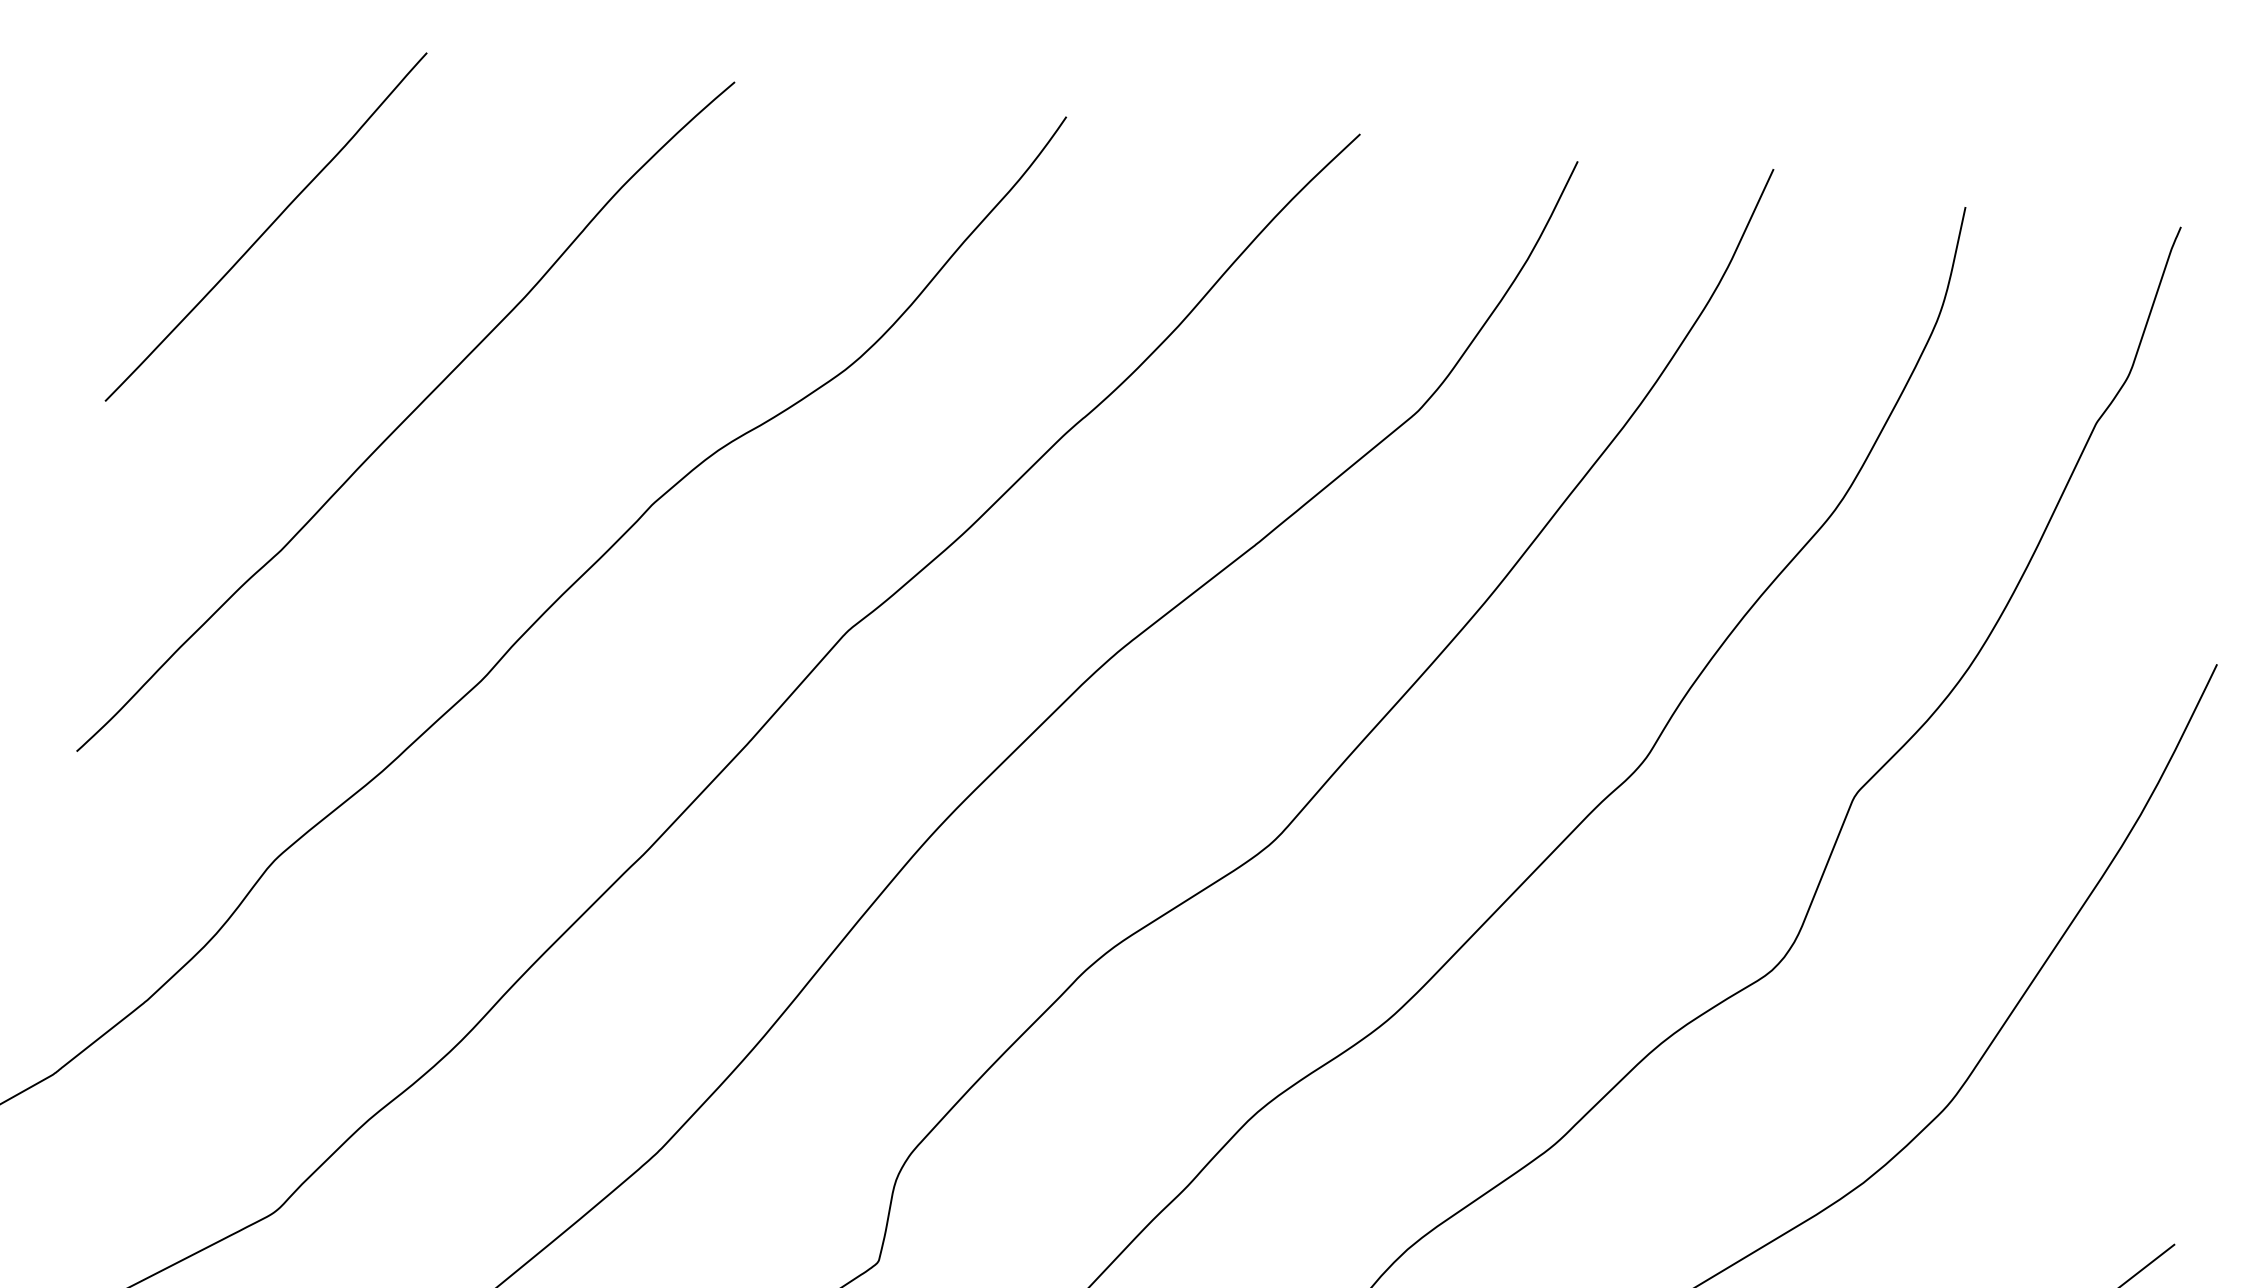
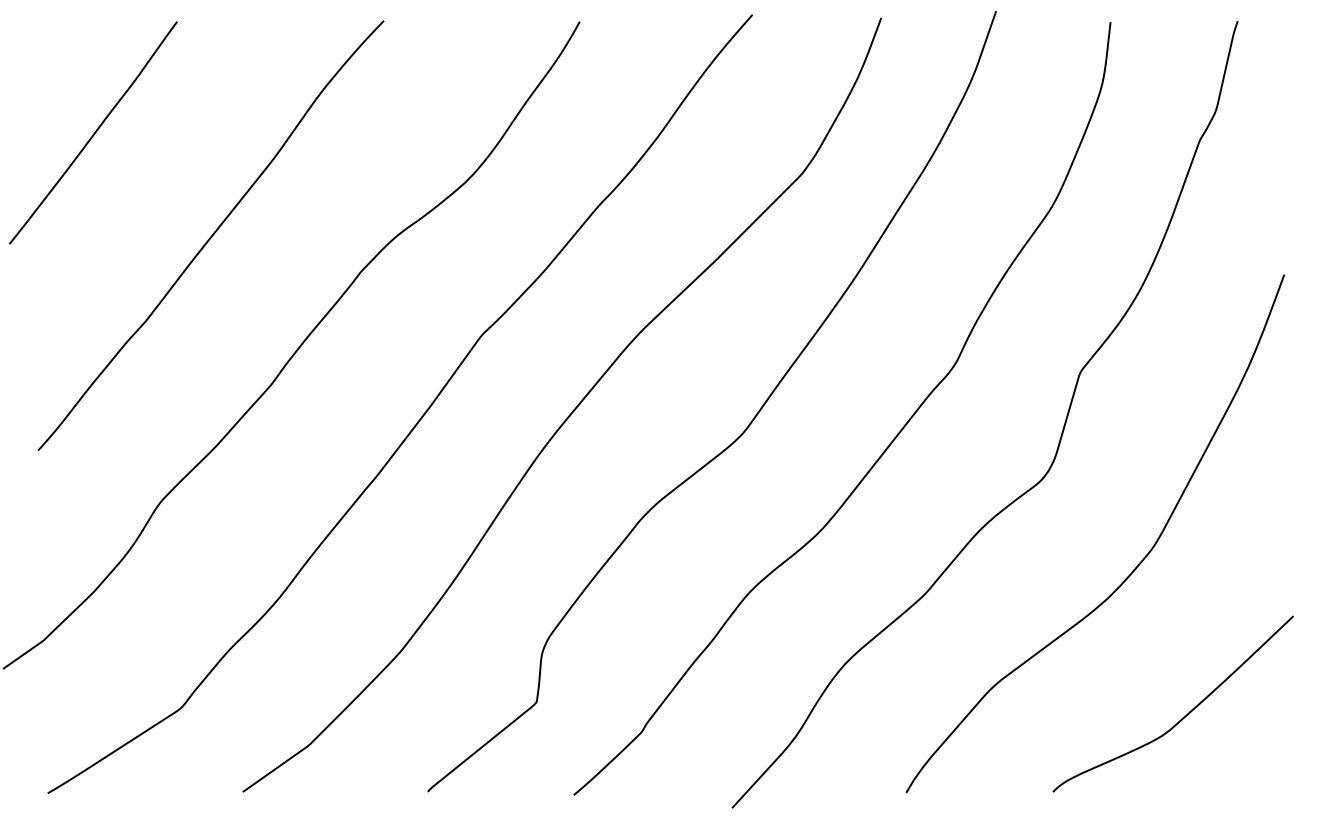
curve: (268, 226) -> (94, 132), moved

